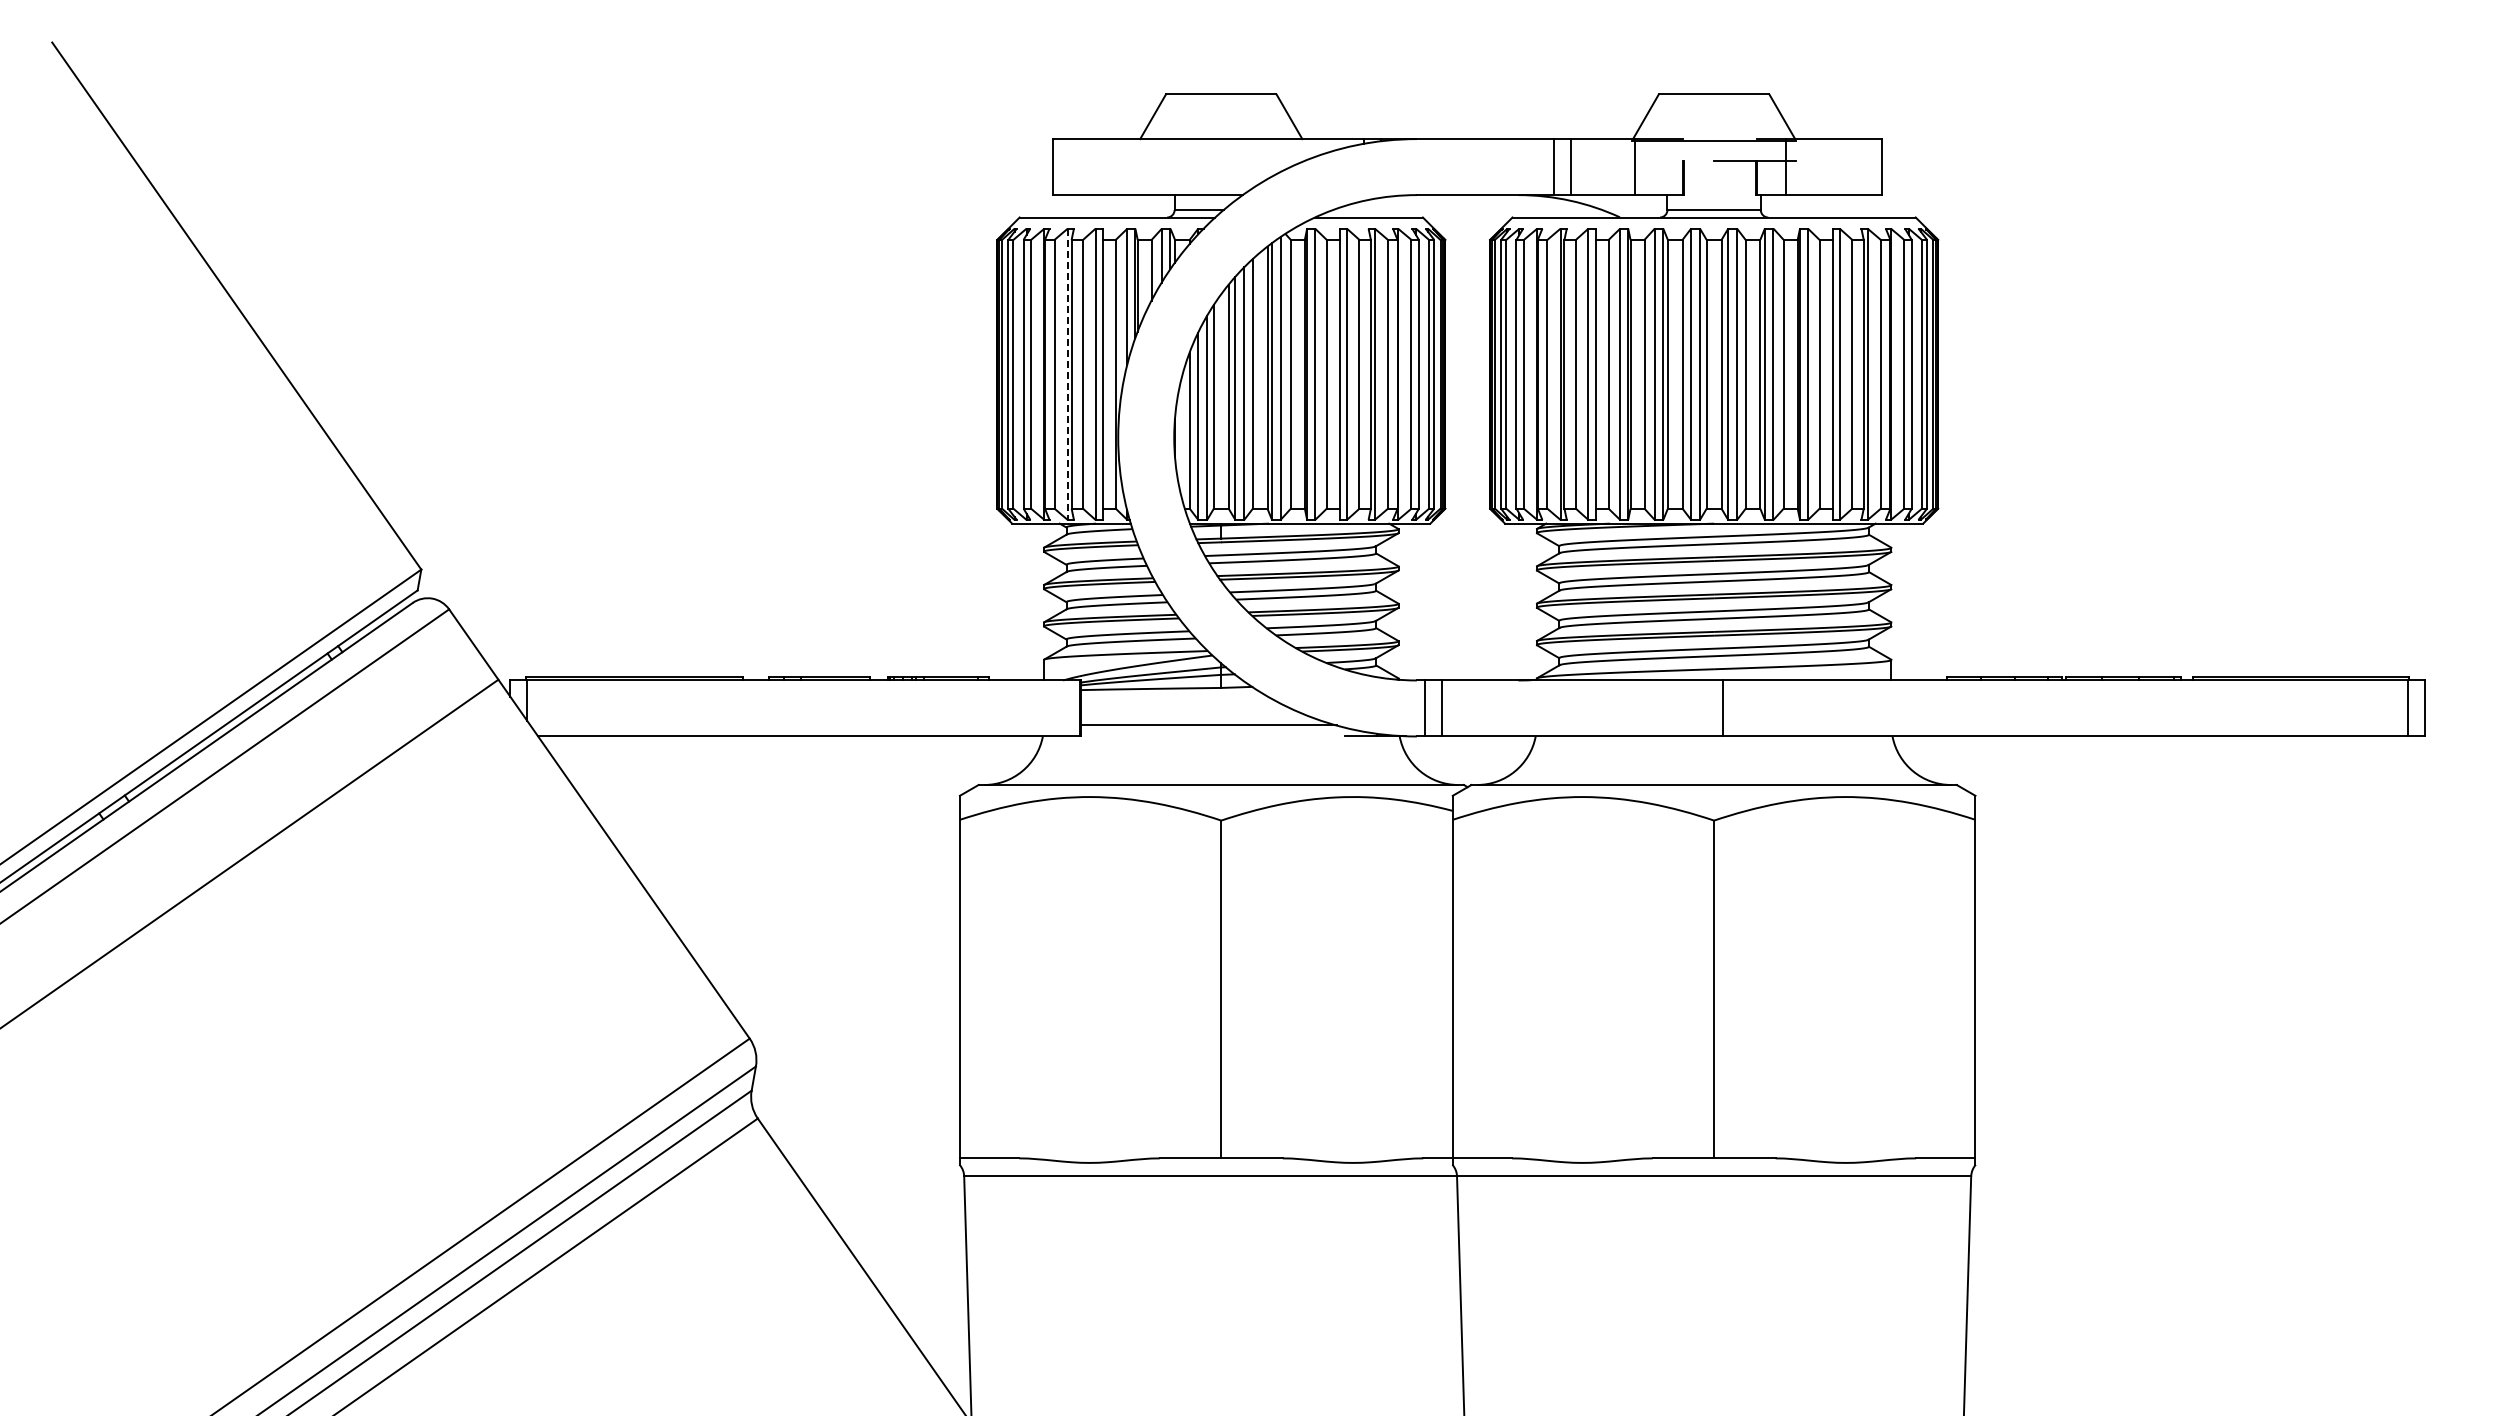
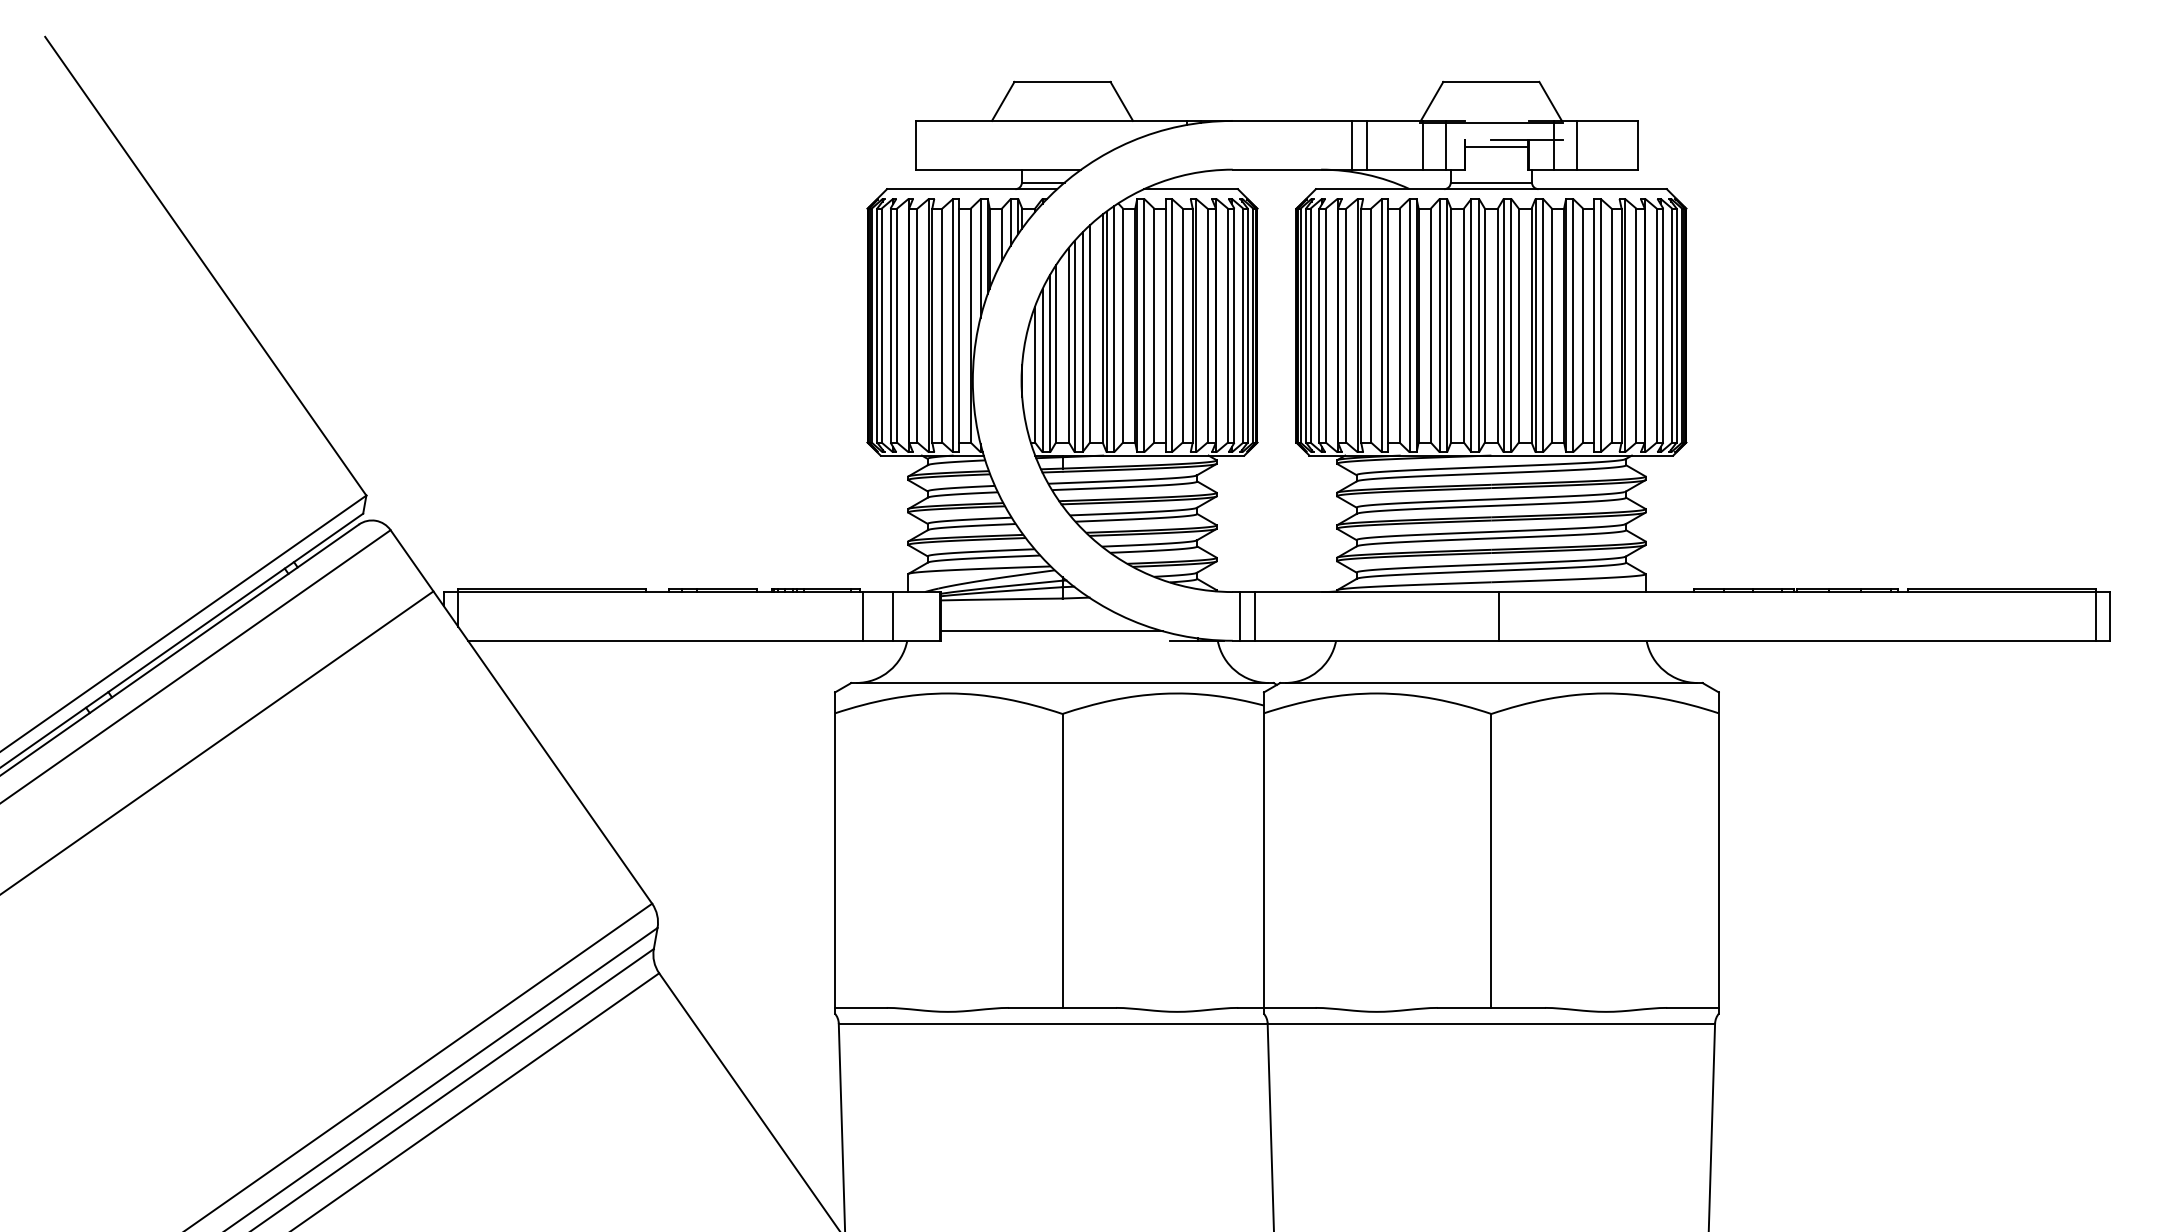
line: (1661, 167) -> (1445, 145), added
line: (1812, 167) -> (1576, 145), added
line: (1719, 168) -> (1496, 146), added
line: (1067, 374) -> (928, 325), dashed -> solid
line: (992, 708) -> (863, 616), added
line: (1026, 708) -> (893, 616), added

